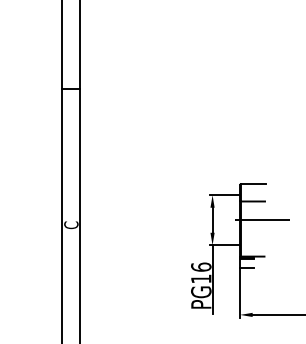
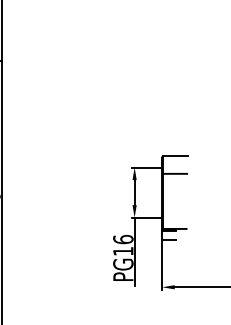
line: (262, 220) -> (184, 192), removed

